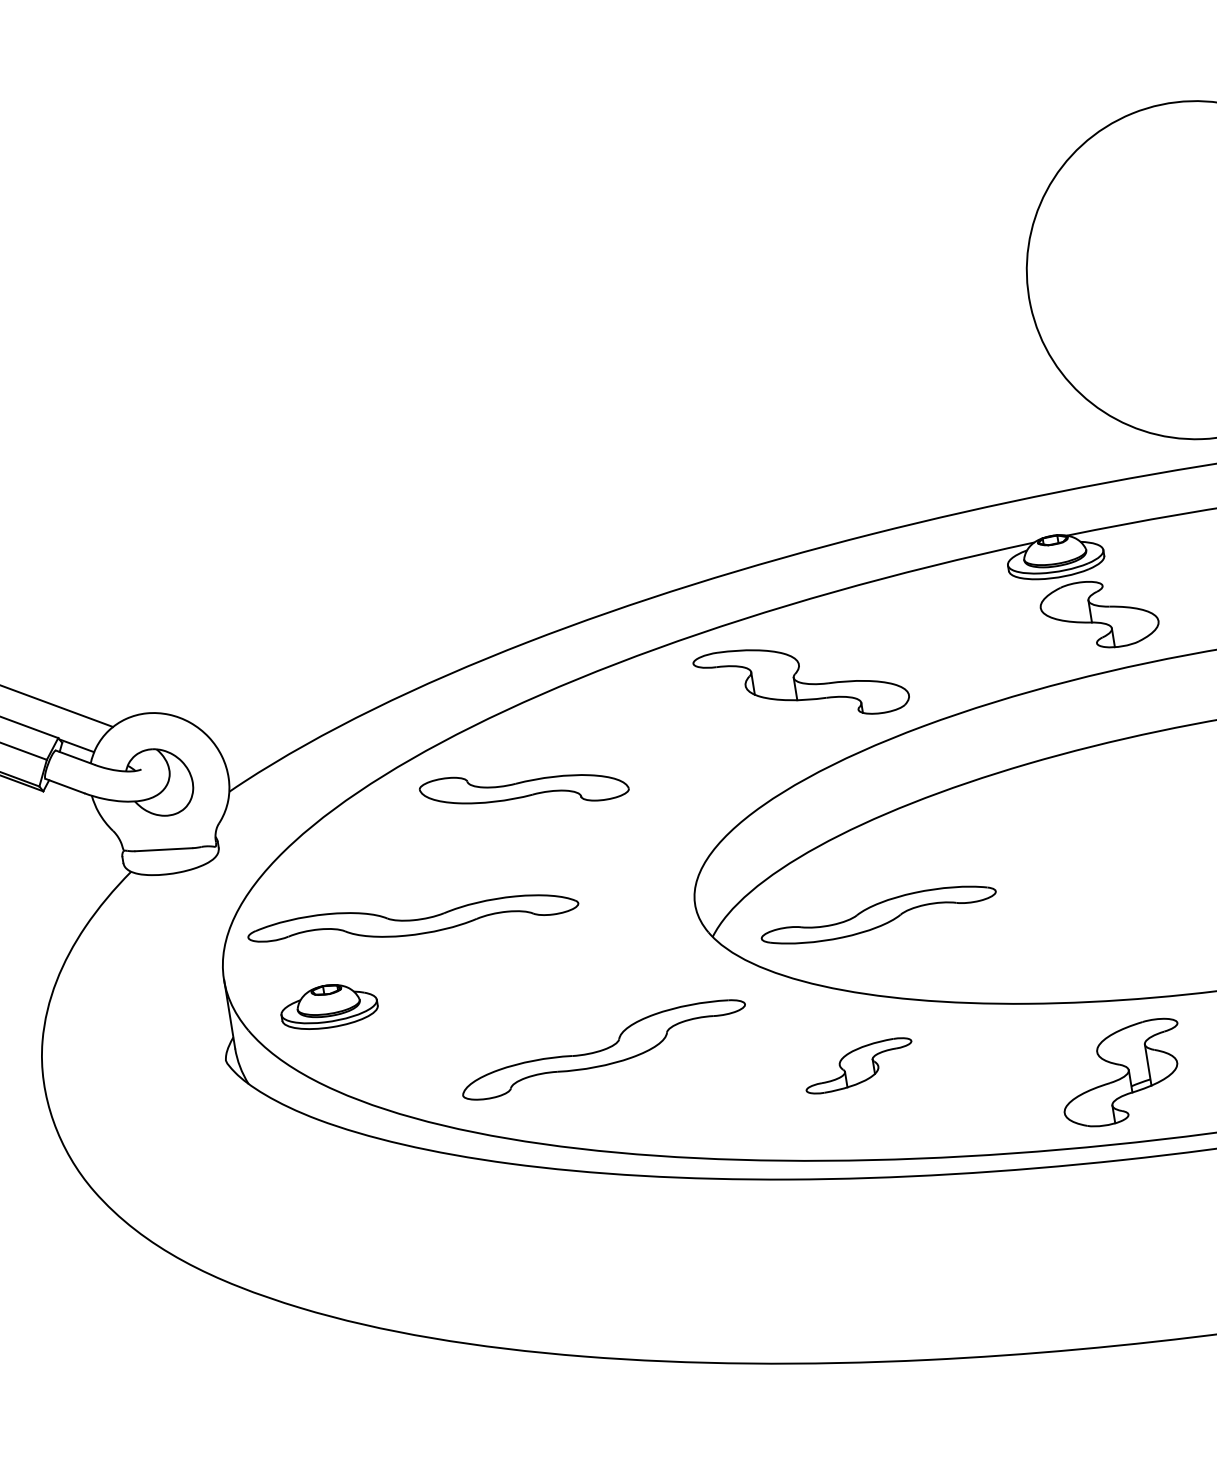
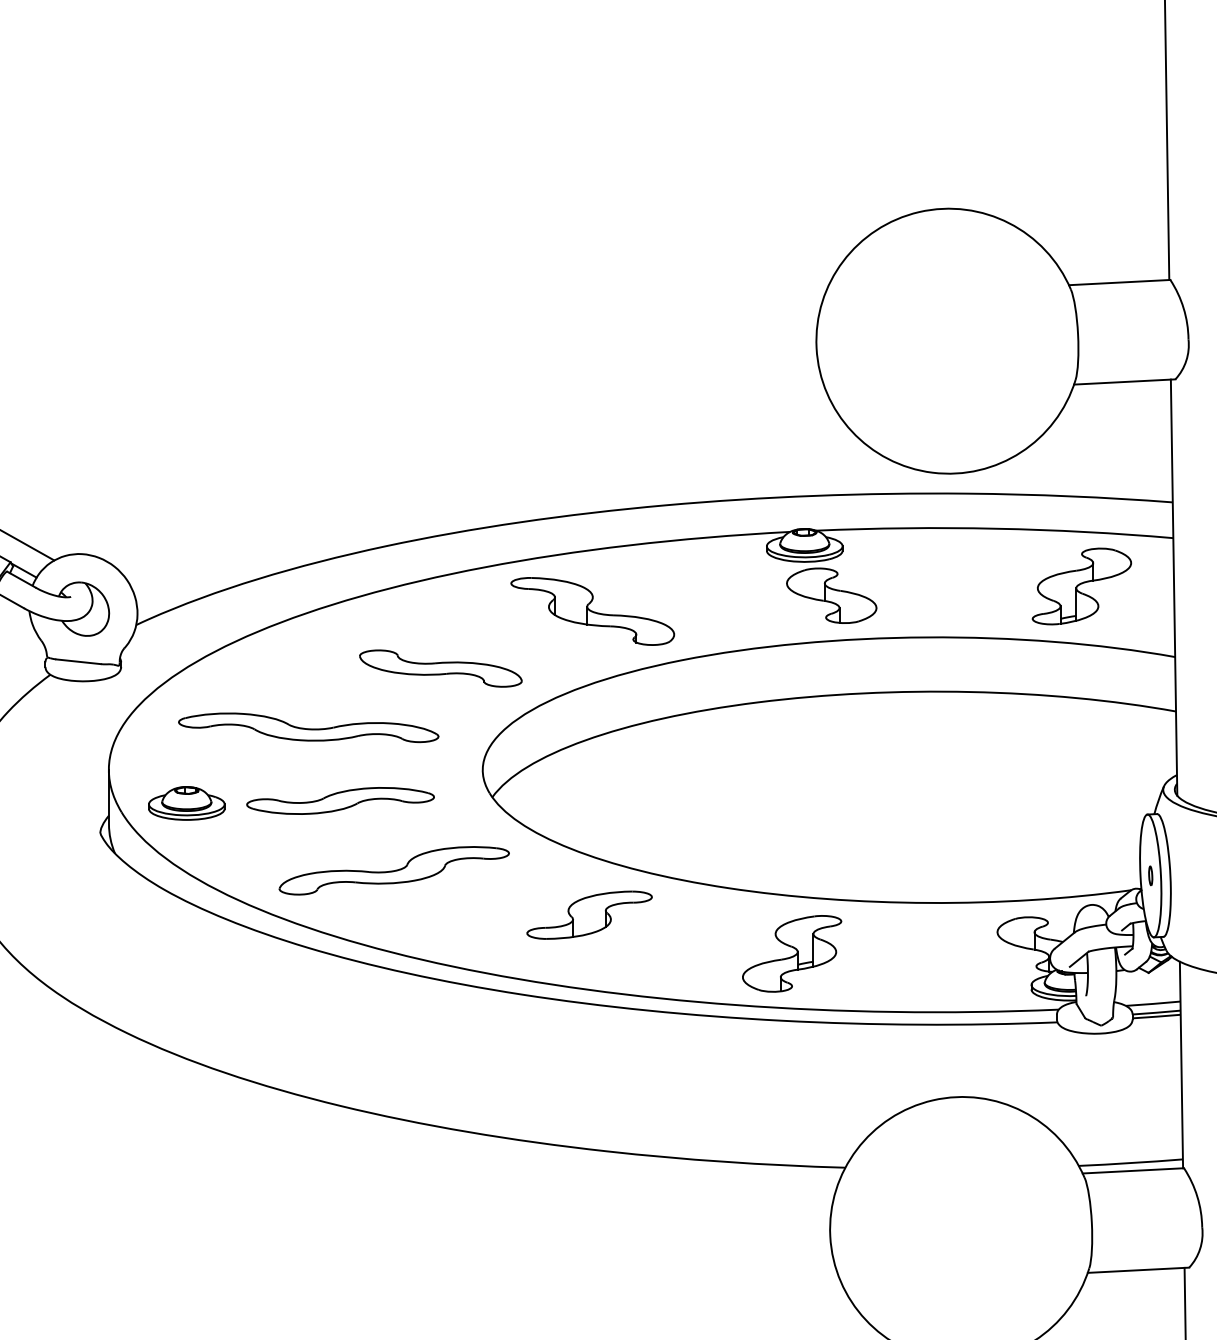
part: (523, 789) -> (440, 668), moved
part: (878, 914) -> (340, 800), moved
part: (412, 918) -> (308, 727), moved
part: (858, 1065) -> (589, 914), size x1.43

